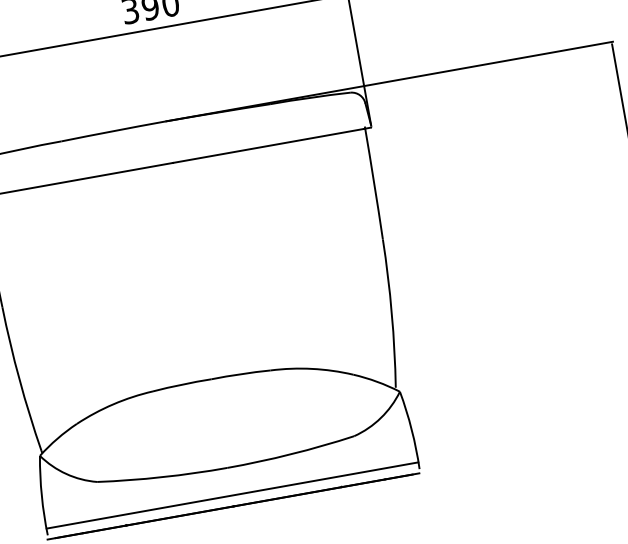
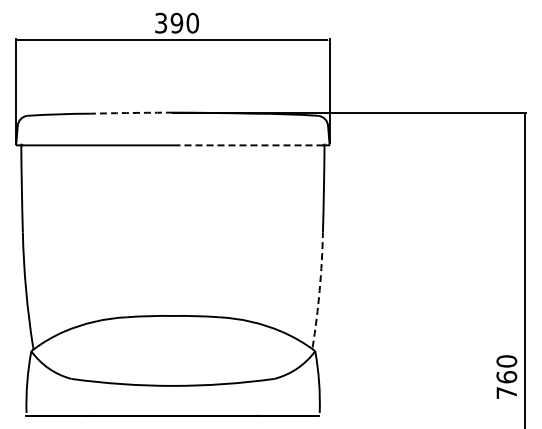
arc: (113, 130) -> (131, 112), solid -> dashed
line: (267, 146) -> (247, 145), solid -> dashed
arc: (391, 313) -> (319, 290), solid -> dashed
line: (231, 495) -> (172, 407), removed

